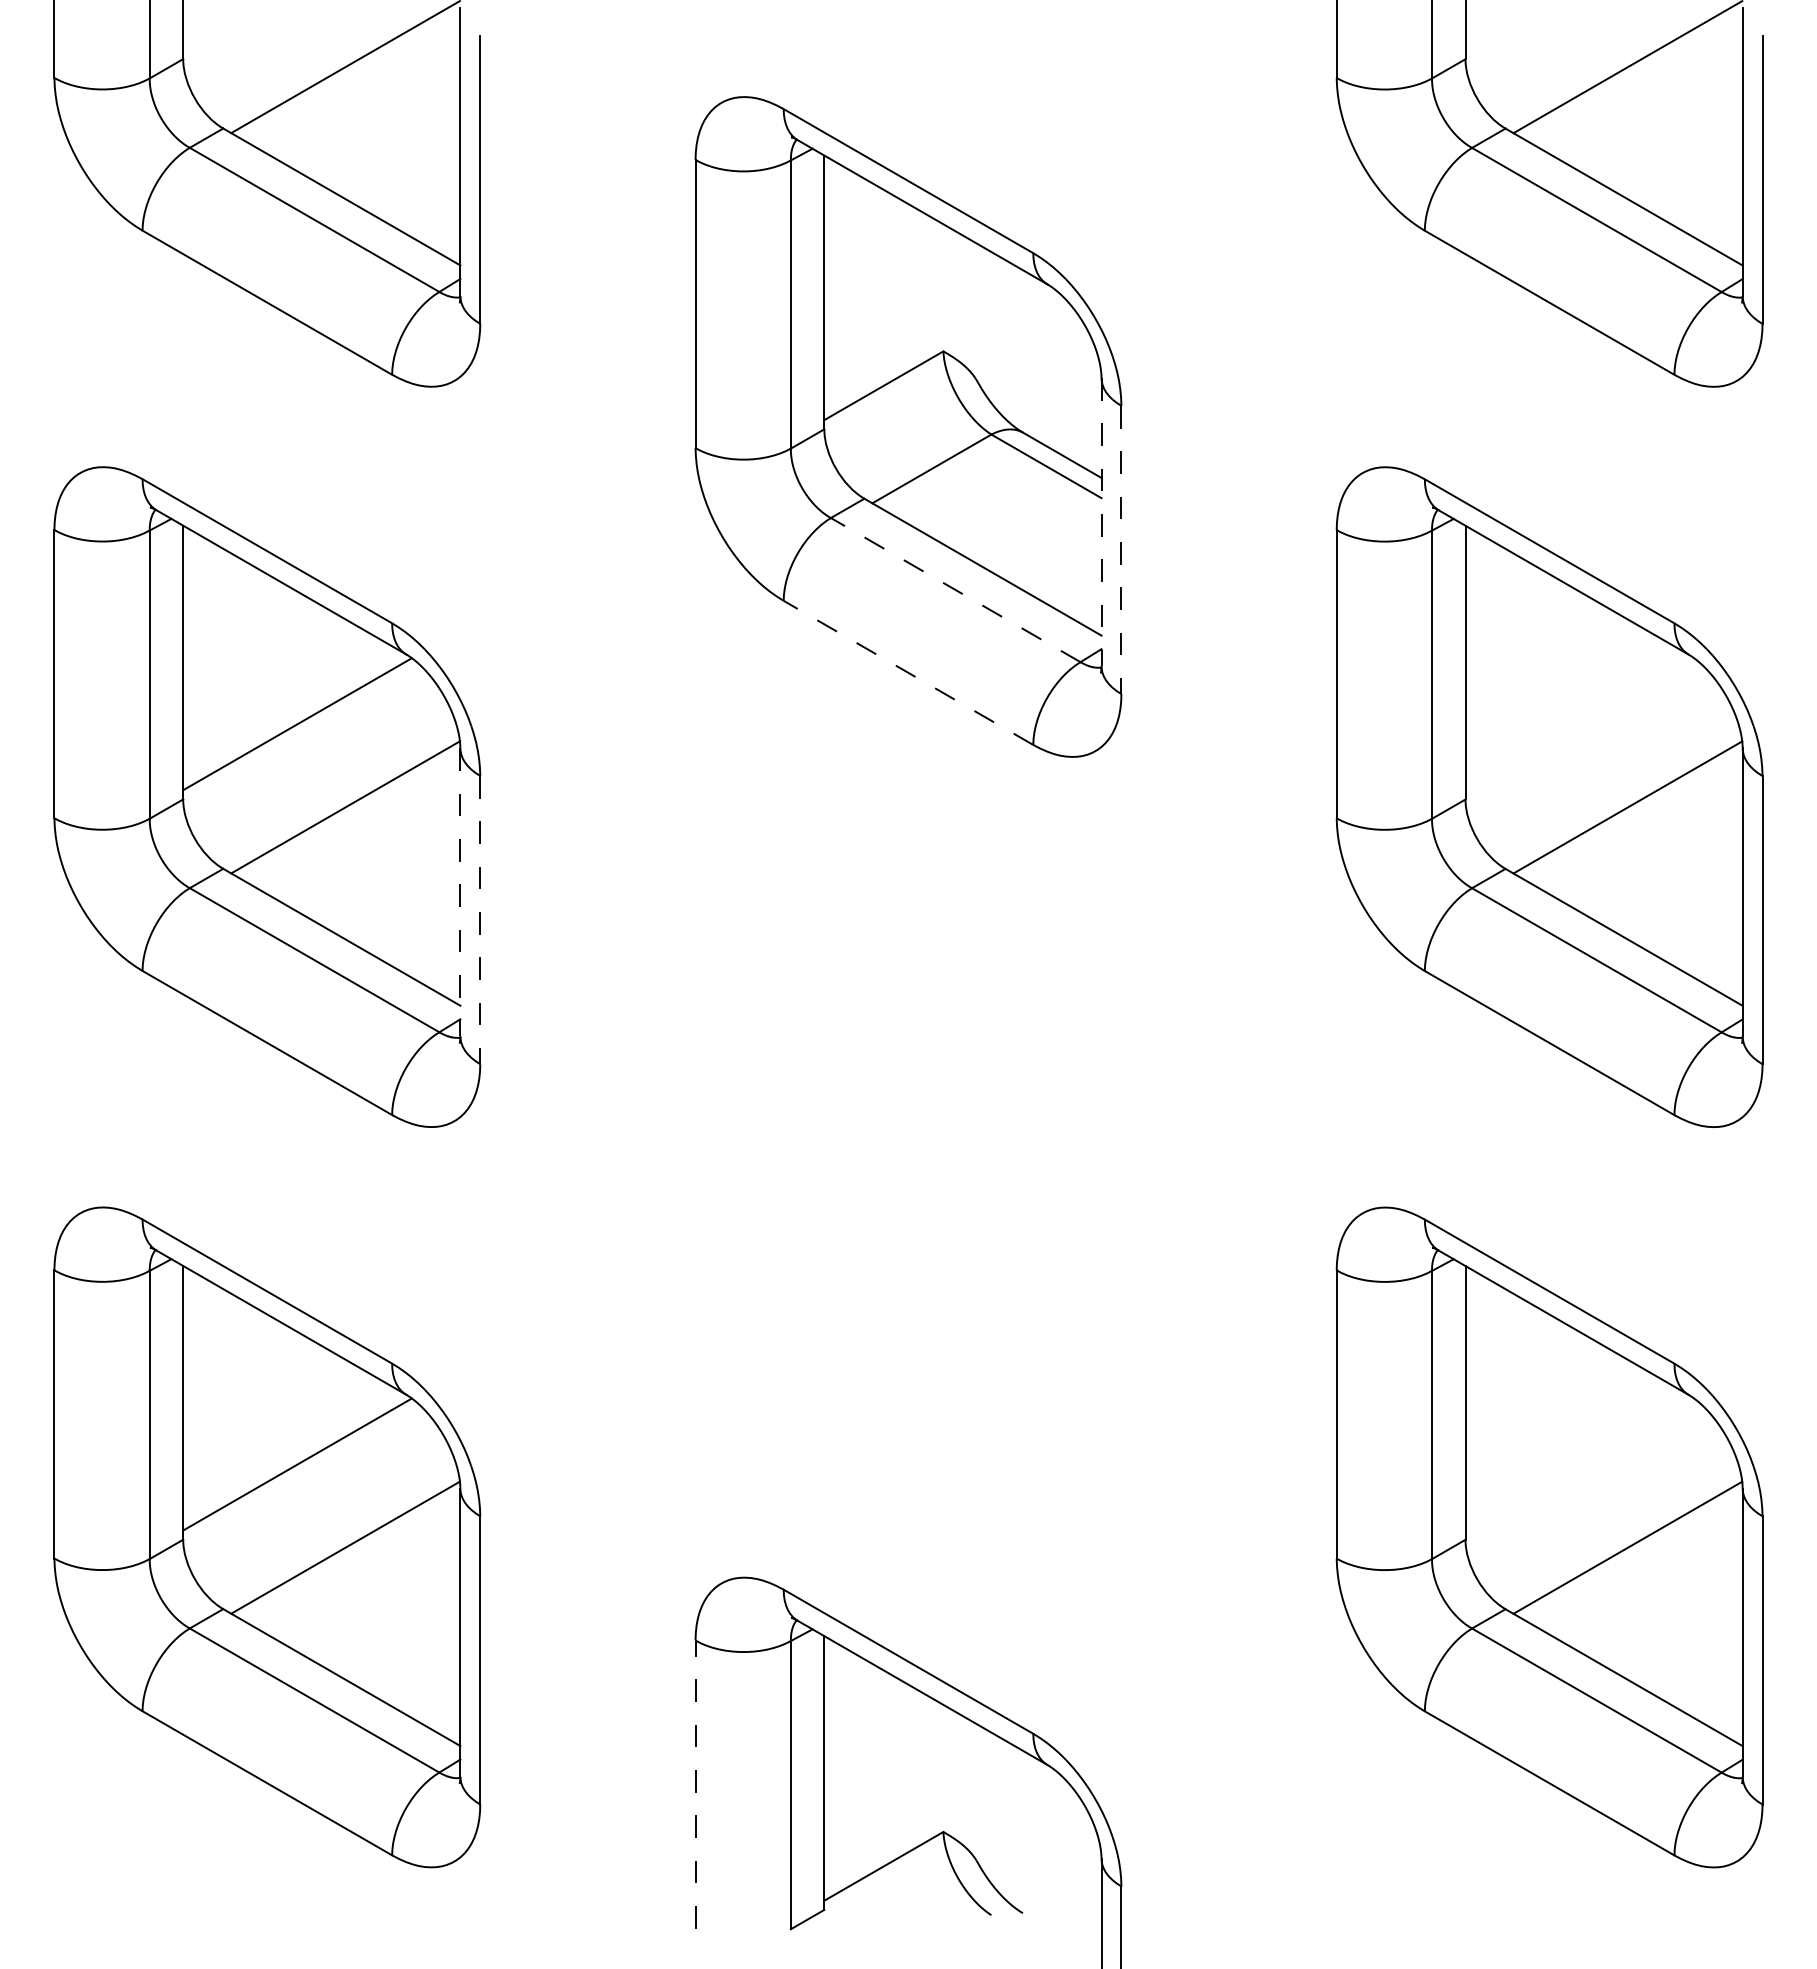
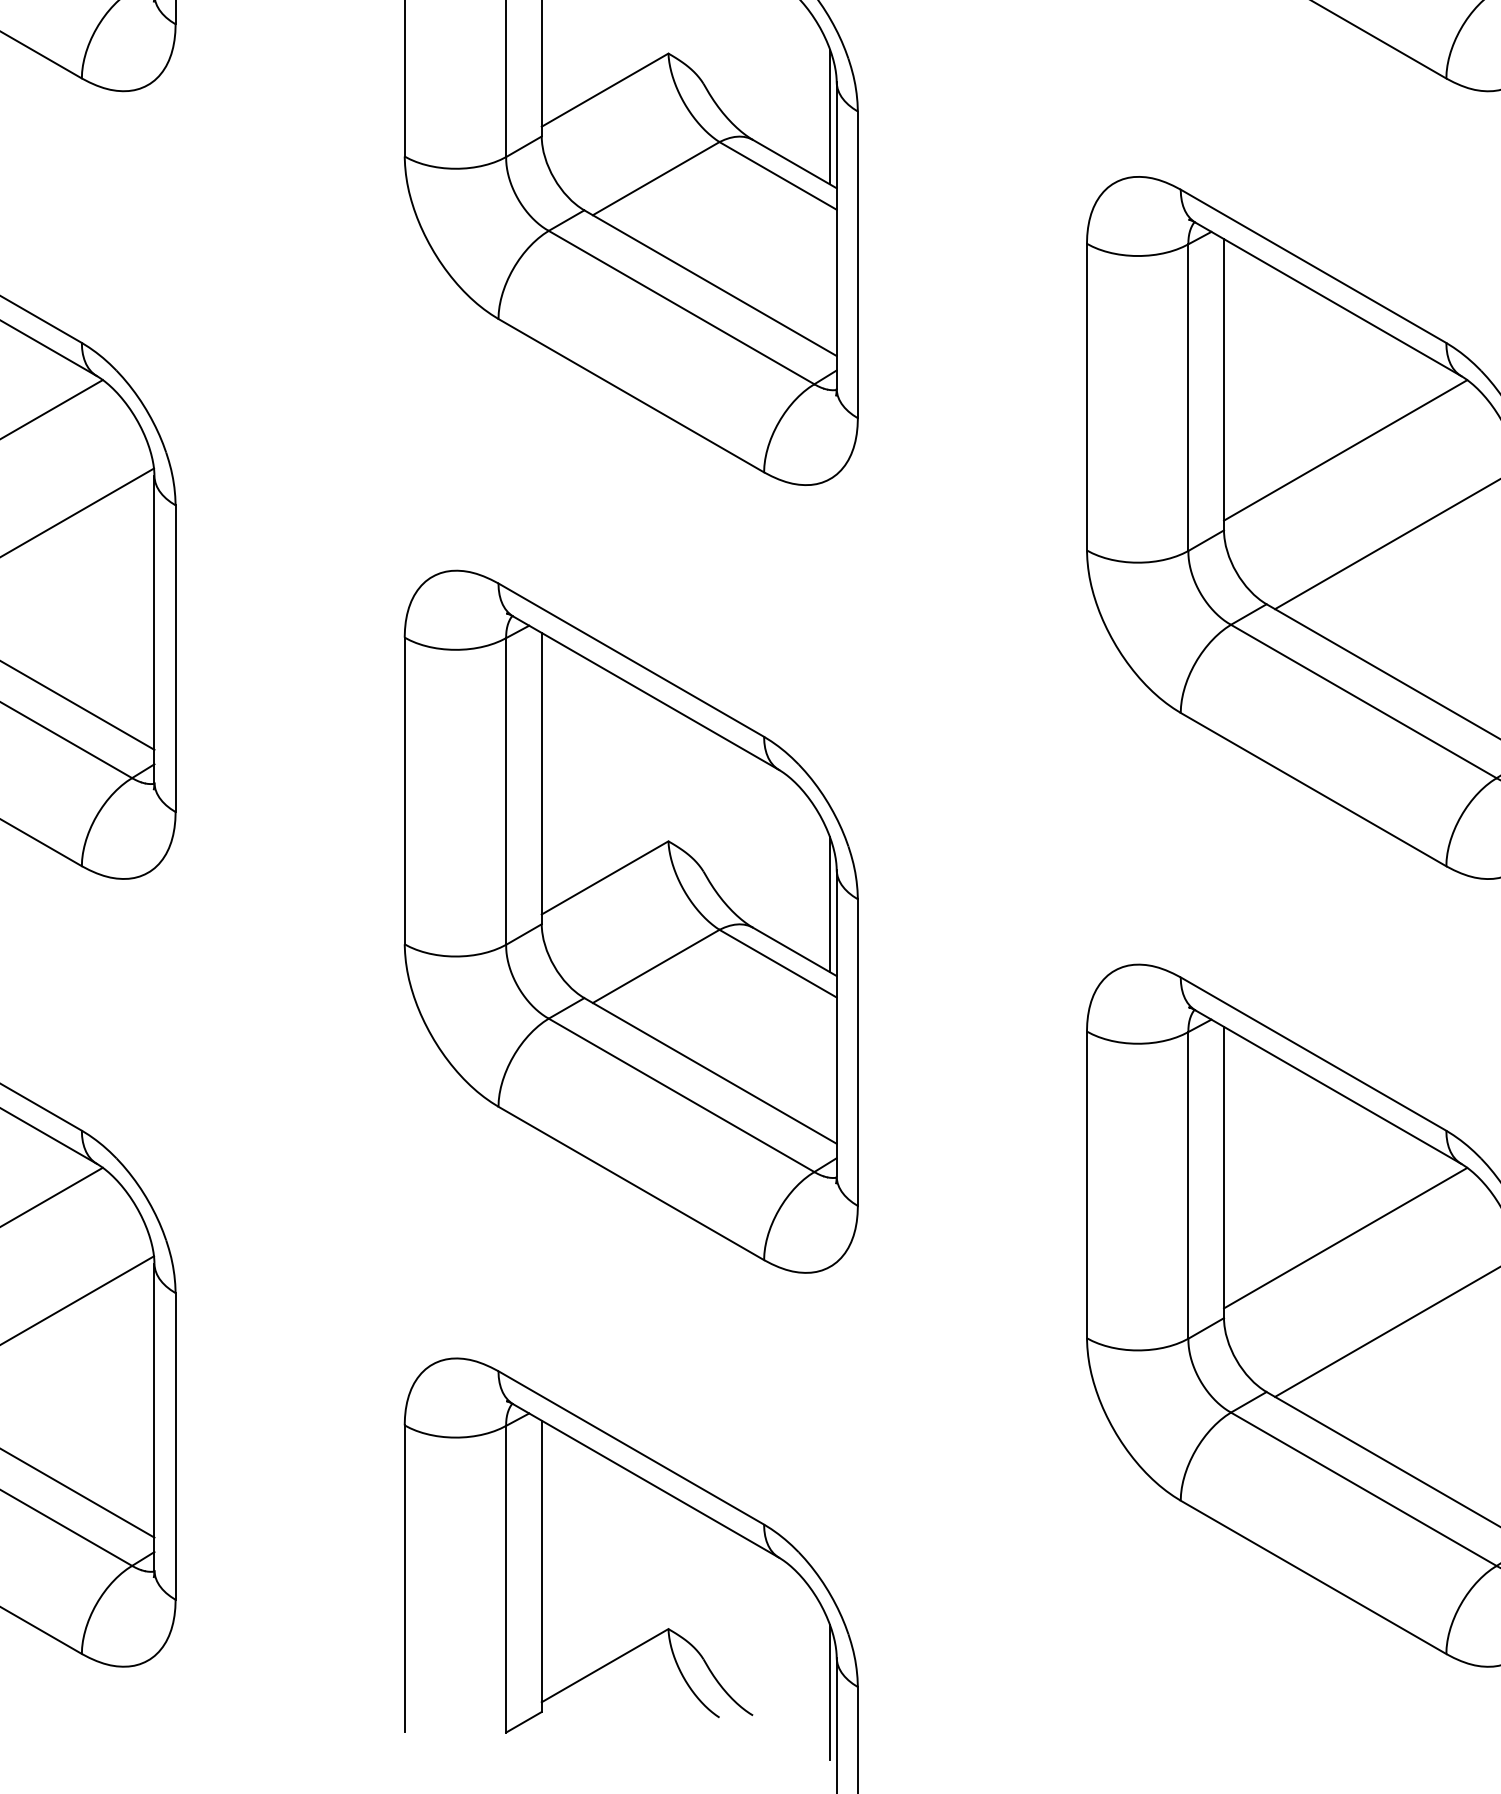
line: (1095, 410) -> (830, 116), added
line: (1101, 522) -> (836, 235), dashed -> solid
line: (1121, 550) -> (857, 265), dashed -> solid
line: (955, 589) -> (681, 306), dashed -> solid
line: (908, 672) -> (631, 395), dashed -> solid
line: (1579, 724) -> (1345, 450), added
line: (460, 892) -> (154, 629), dashed -> solid
line: (480, 920) -> (175, 659), dashed -> solid
part: (908, 1167) -> (631, 922), added
line: (1579, 1464) -> (1345, 1238), added
line: (695, 1784) -> (404, 1578), dashed -> solid
line: (1095, 1891) -> (830, 1692), added

